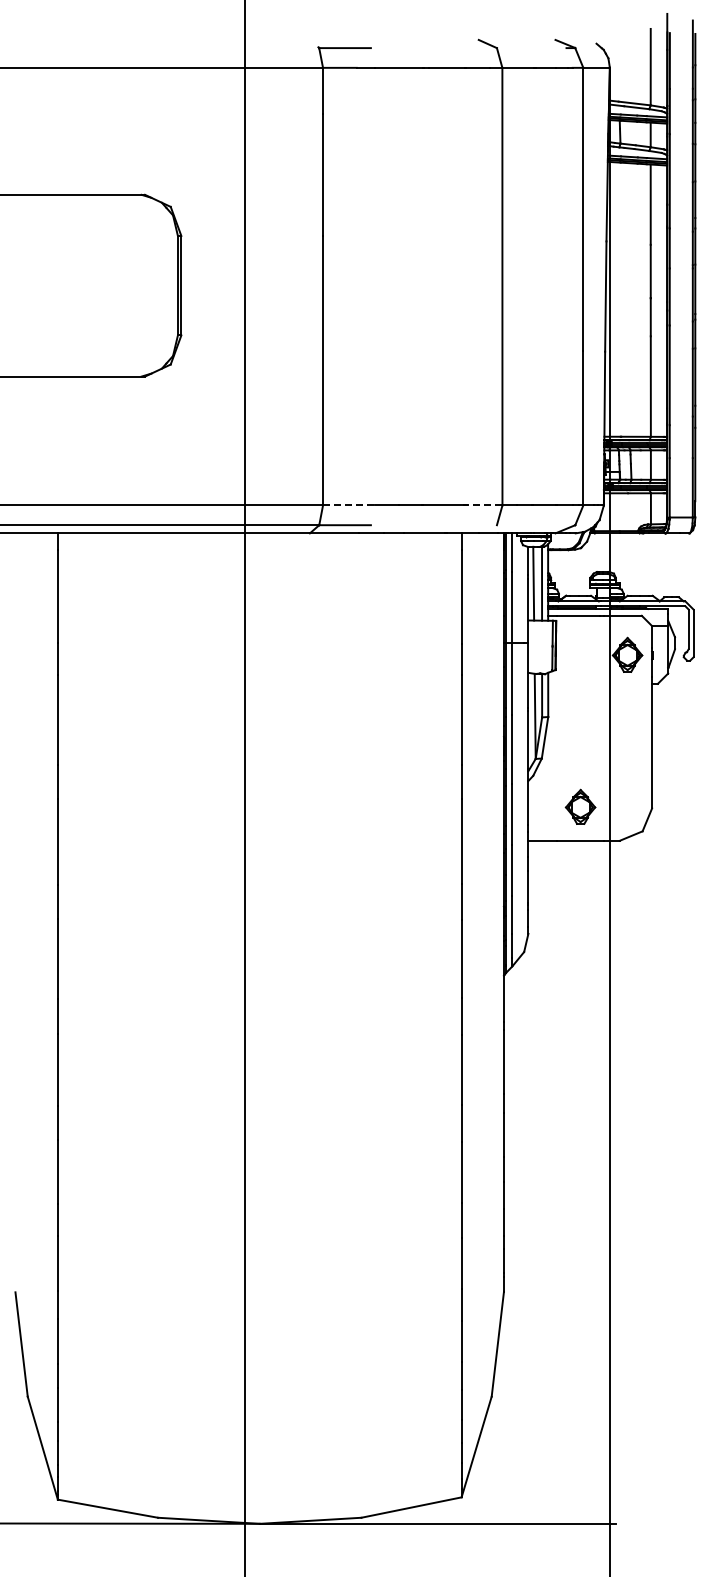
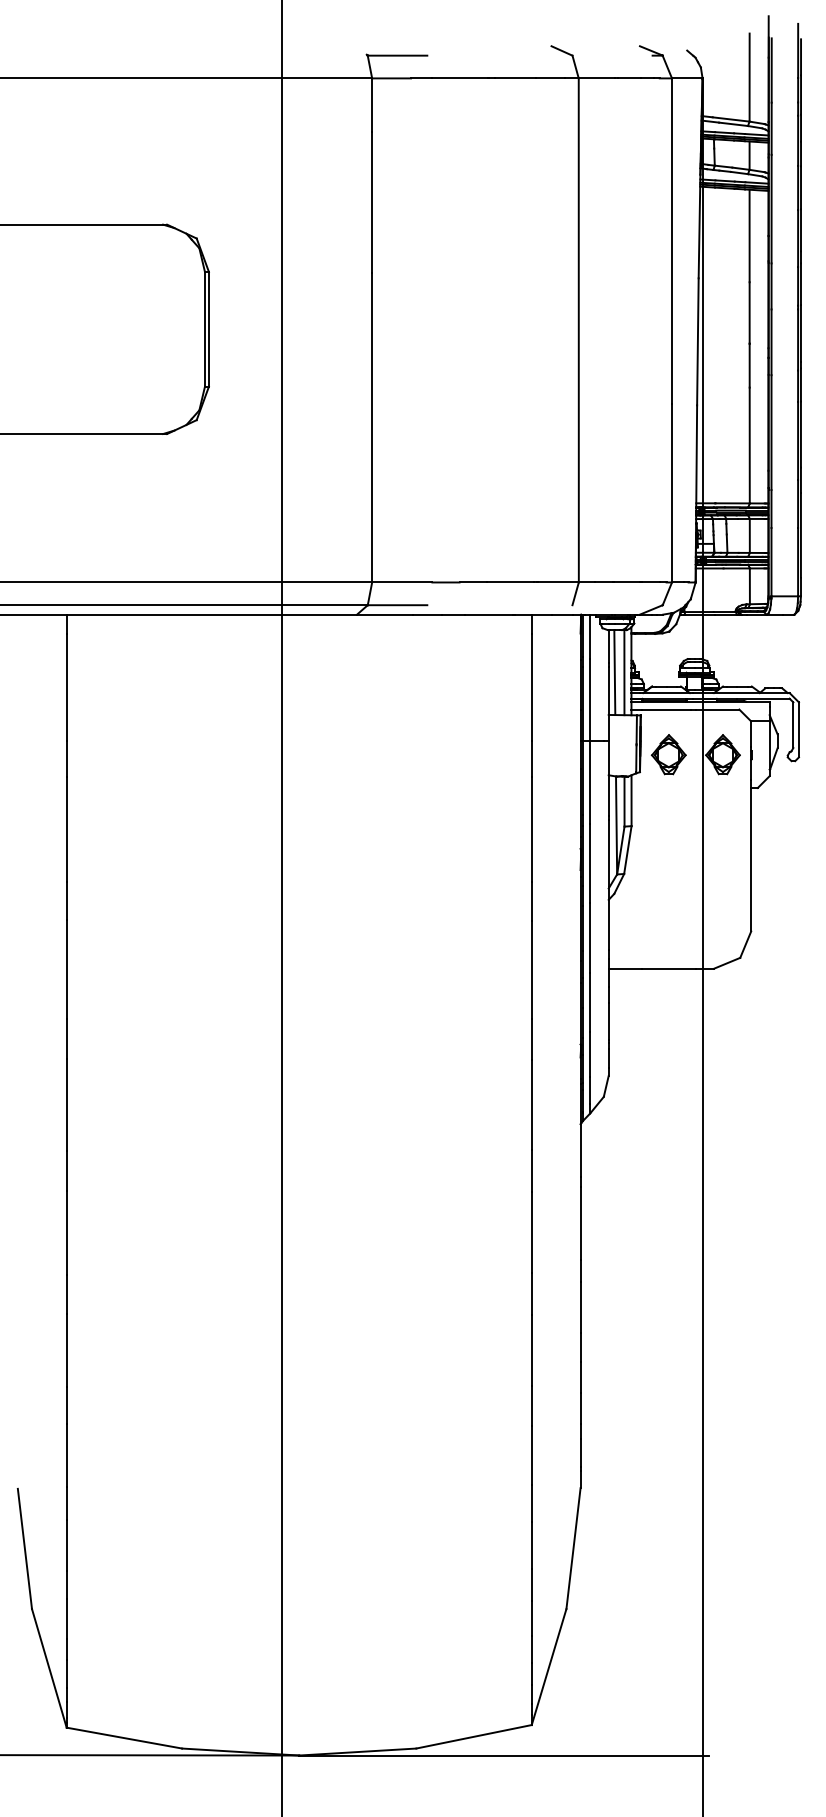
line: (348, 505) -> (401, 582), dashed -> solid
line: (484, 505) -> (558, 582), dashed -> solid
part: (580, 806) -> (668, 754), moved

